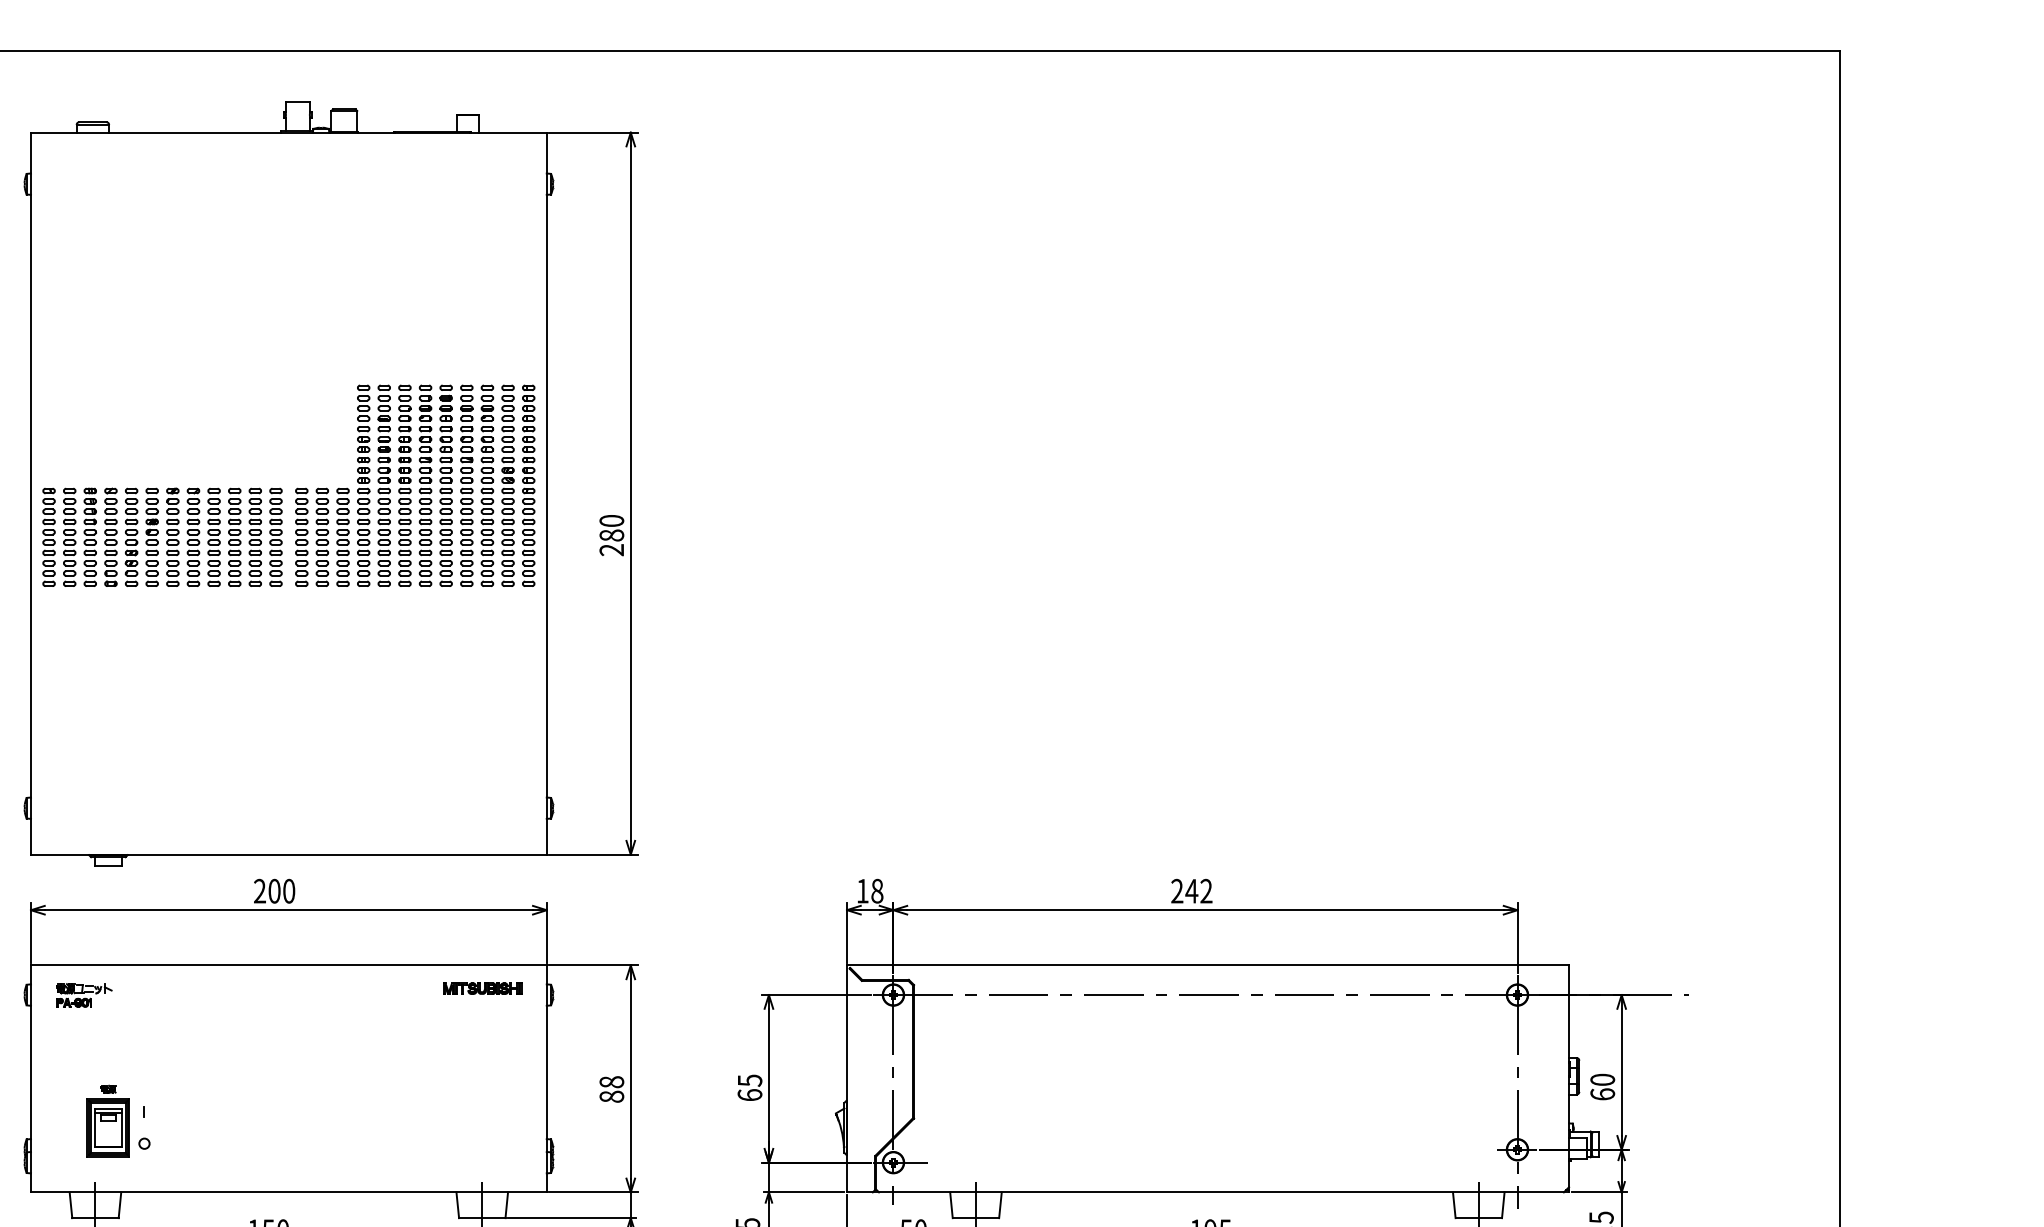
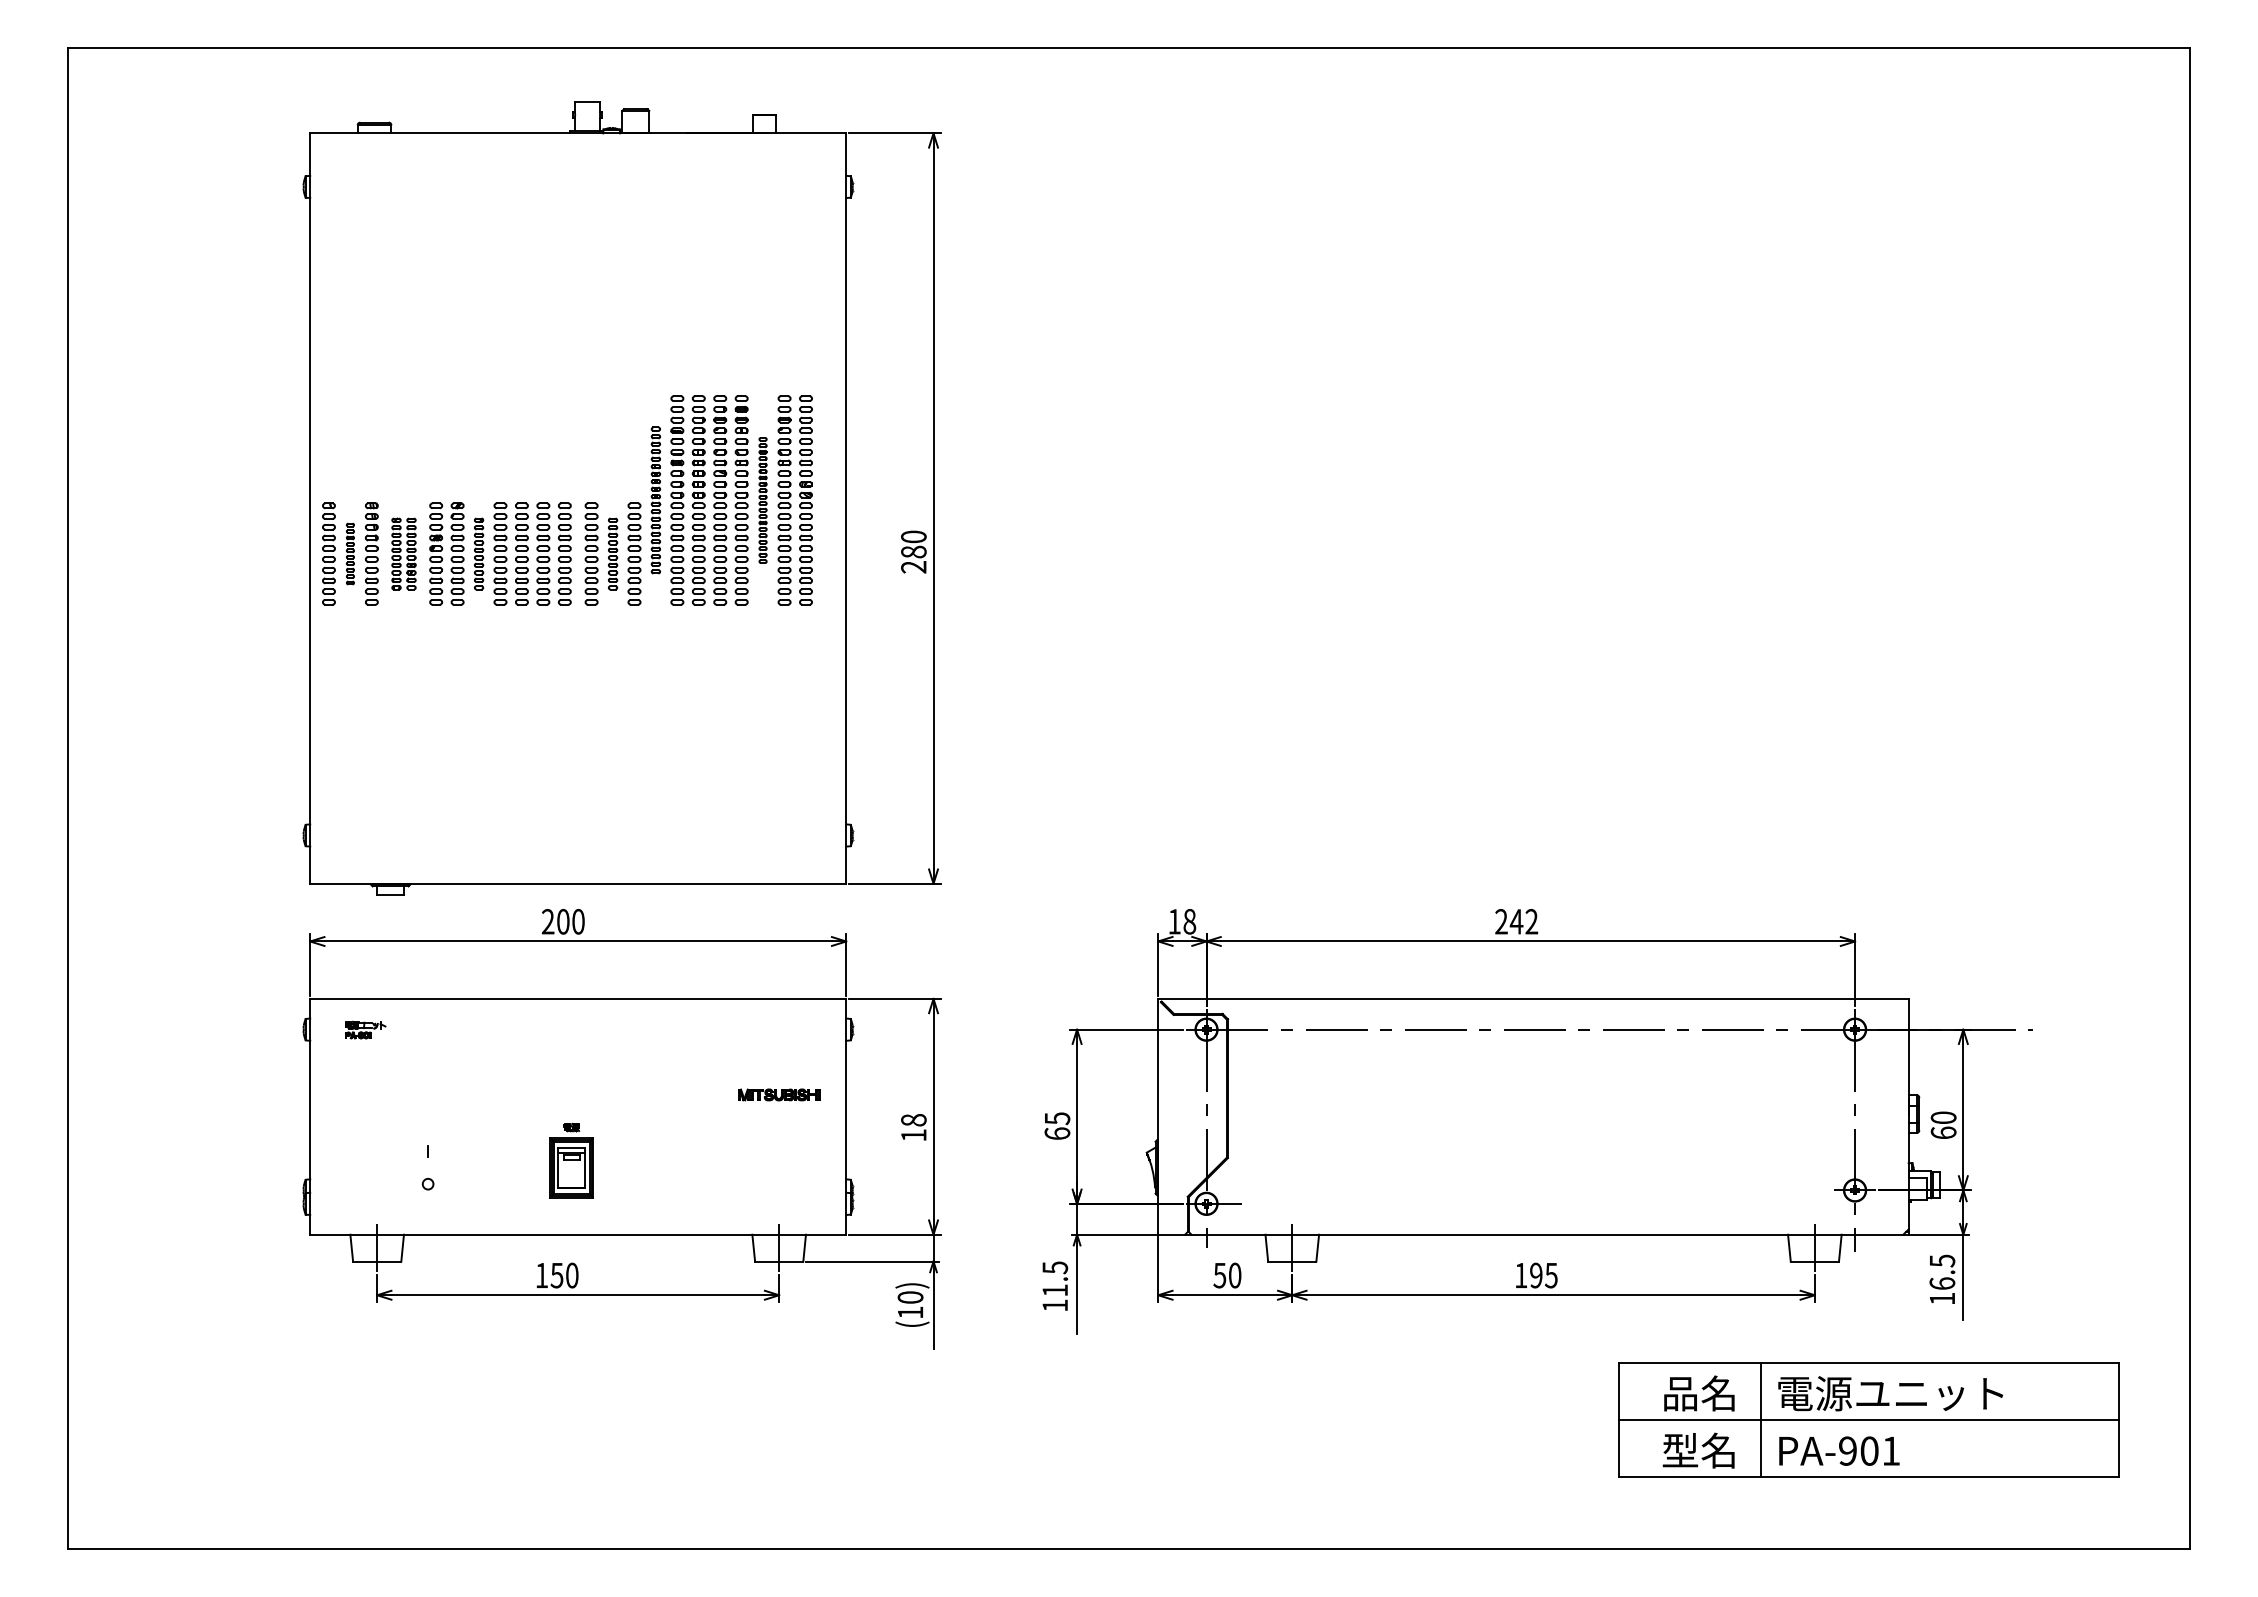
part: (363, 485) -> (655, 500), size x0.7
part: (466, 485) -> (762, 500), size x0.6
part: (528, 485) -> (827, 500), removed
part: (69, 536) -> (350, 553), size x0.6
part: (120, 536) -> (403, 553), size x0.7
part: (192, 536) -> (478, 553), size x0.7
part: (321, 536) -> (612, 553), size x0.7
part: (482, 988) -> (779, 1094), moved
part: (84, 994) -> (365, 1029), size x0.7
text: (611, 1096) -> (913, 1135), 88 -> 18
part: (108, 1120) -> (571, 1160), moved

